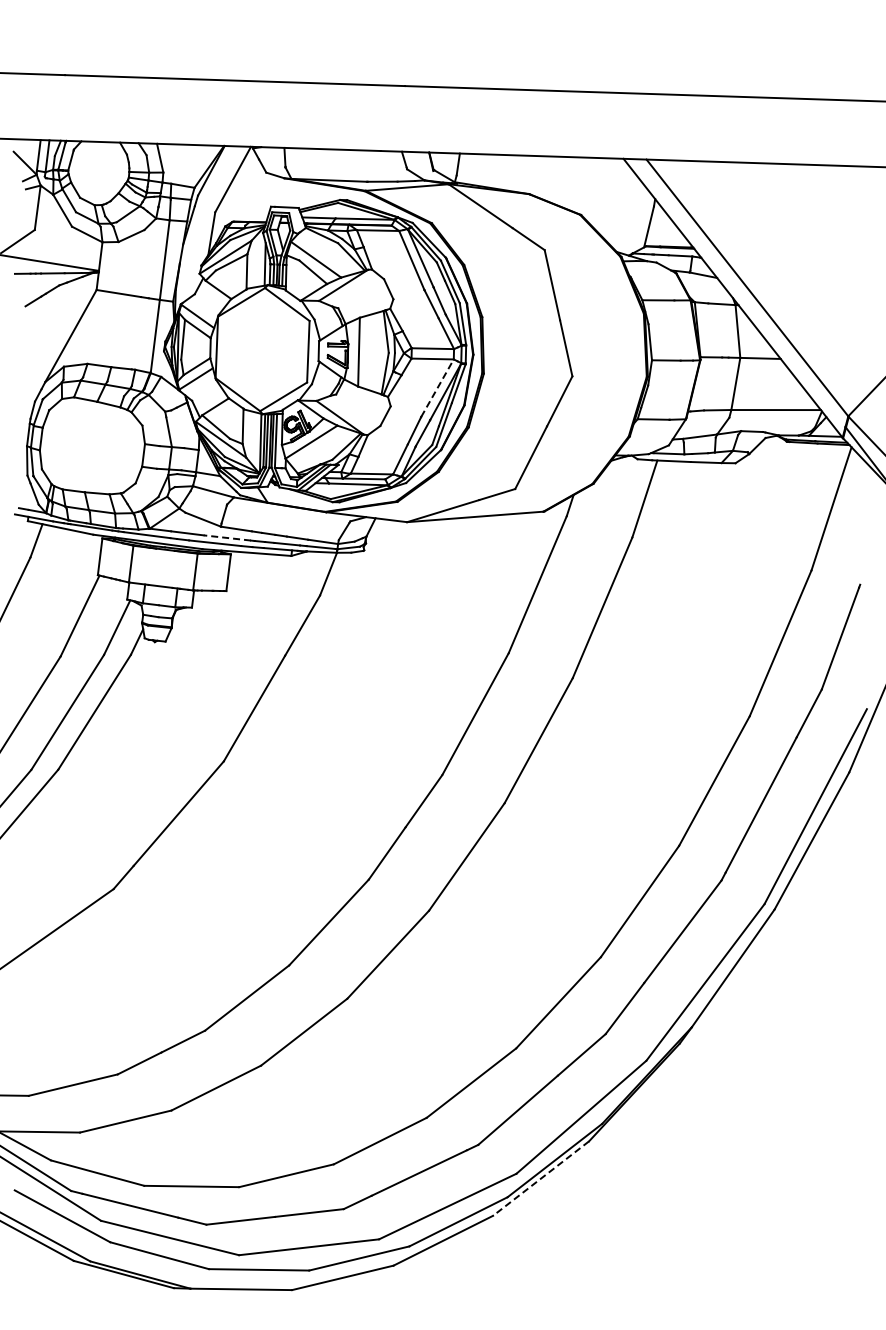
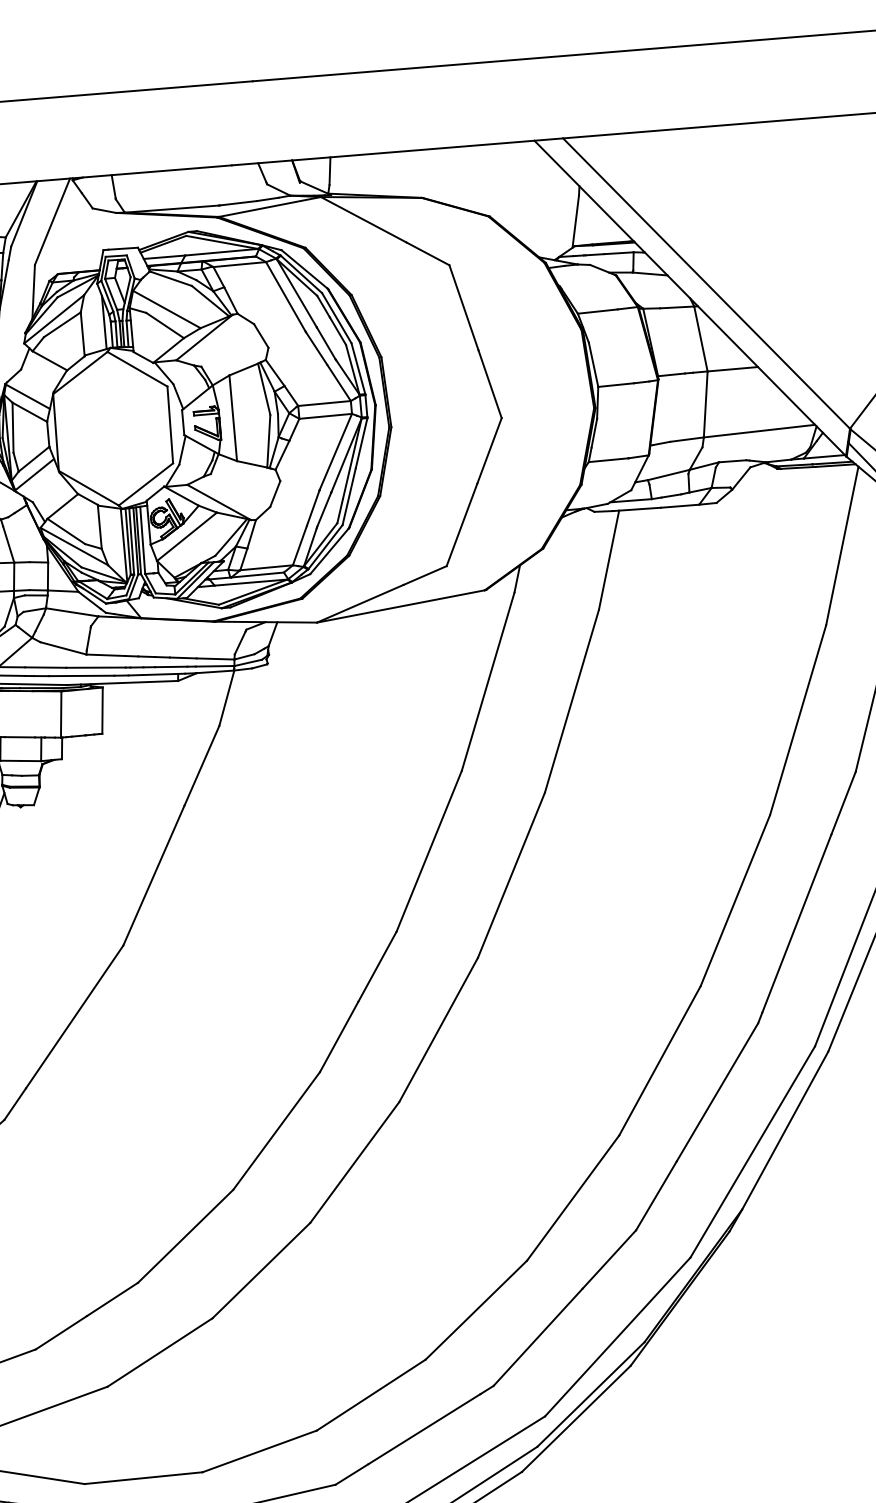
line: (437, 387) -> (335, 451), dashed -> solid
line: (227, 537) -> (96, 667), dashed -> solid
line: (541, 1178) -> (576, 1418), dashed -> solid

